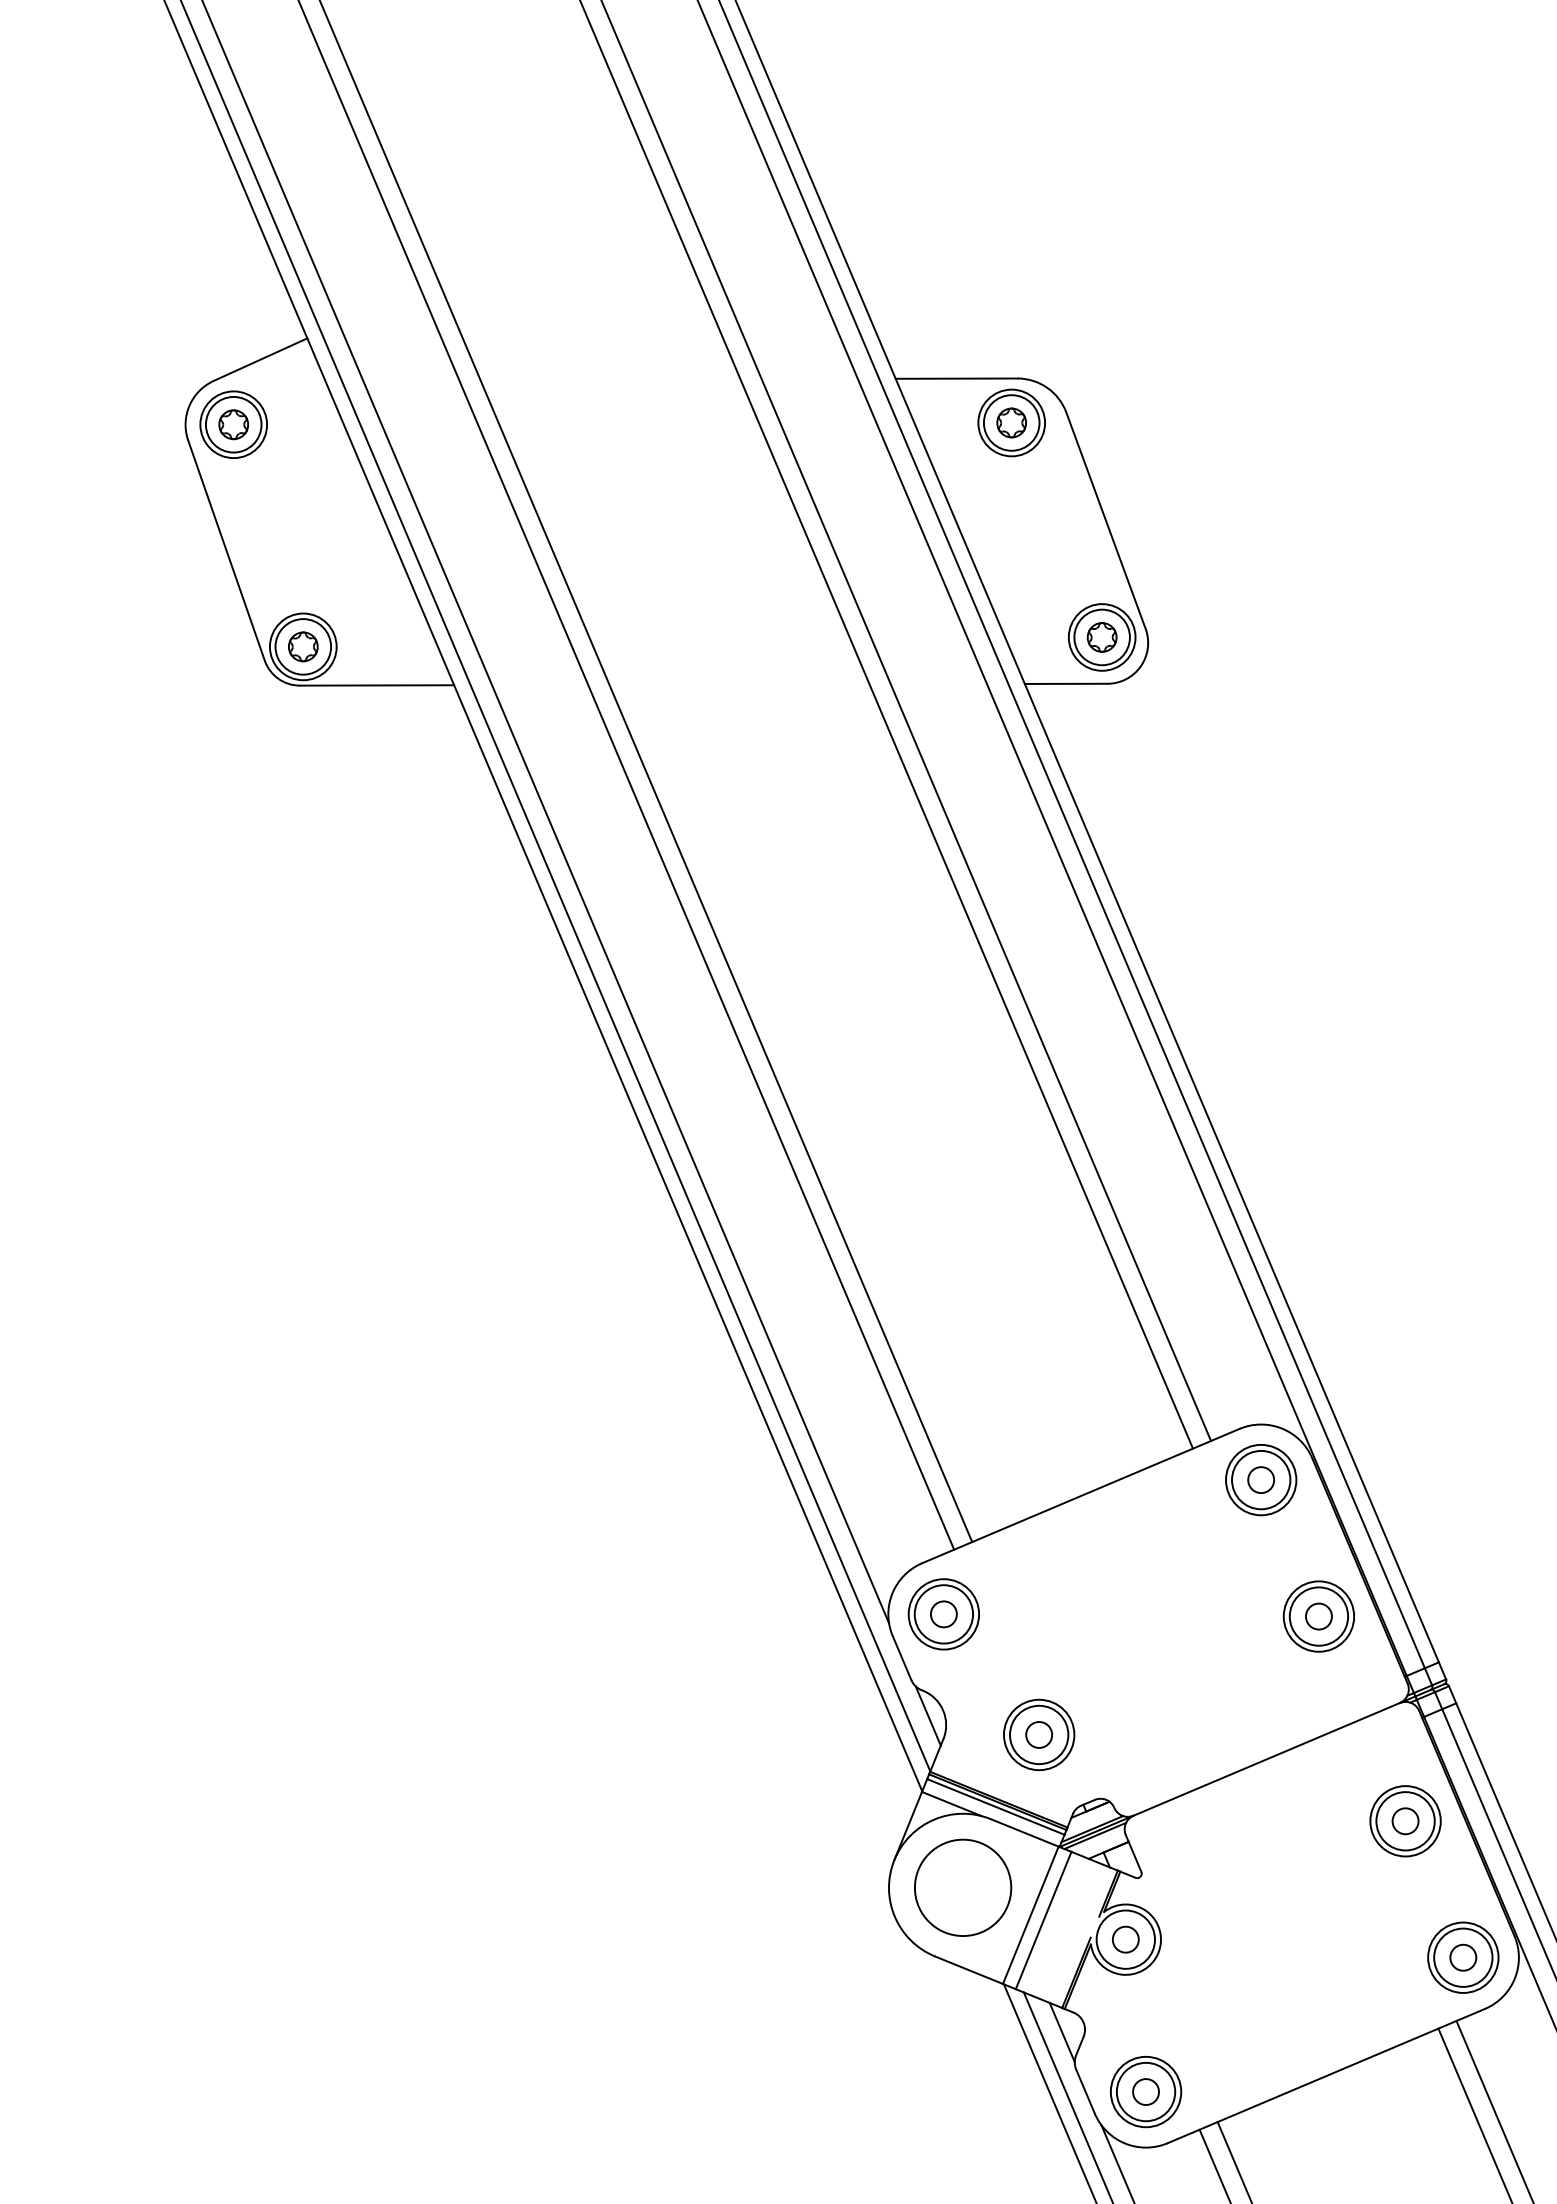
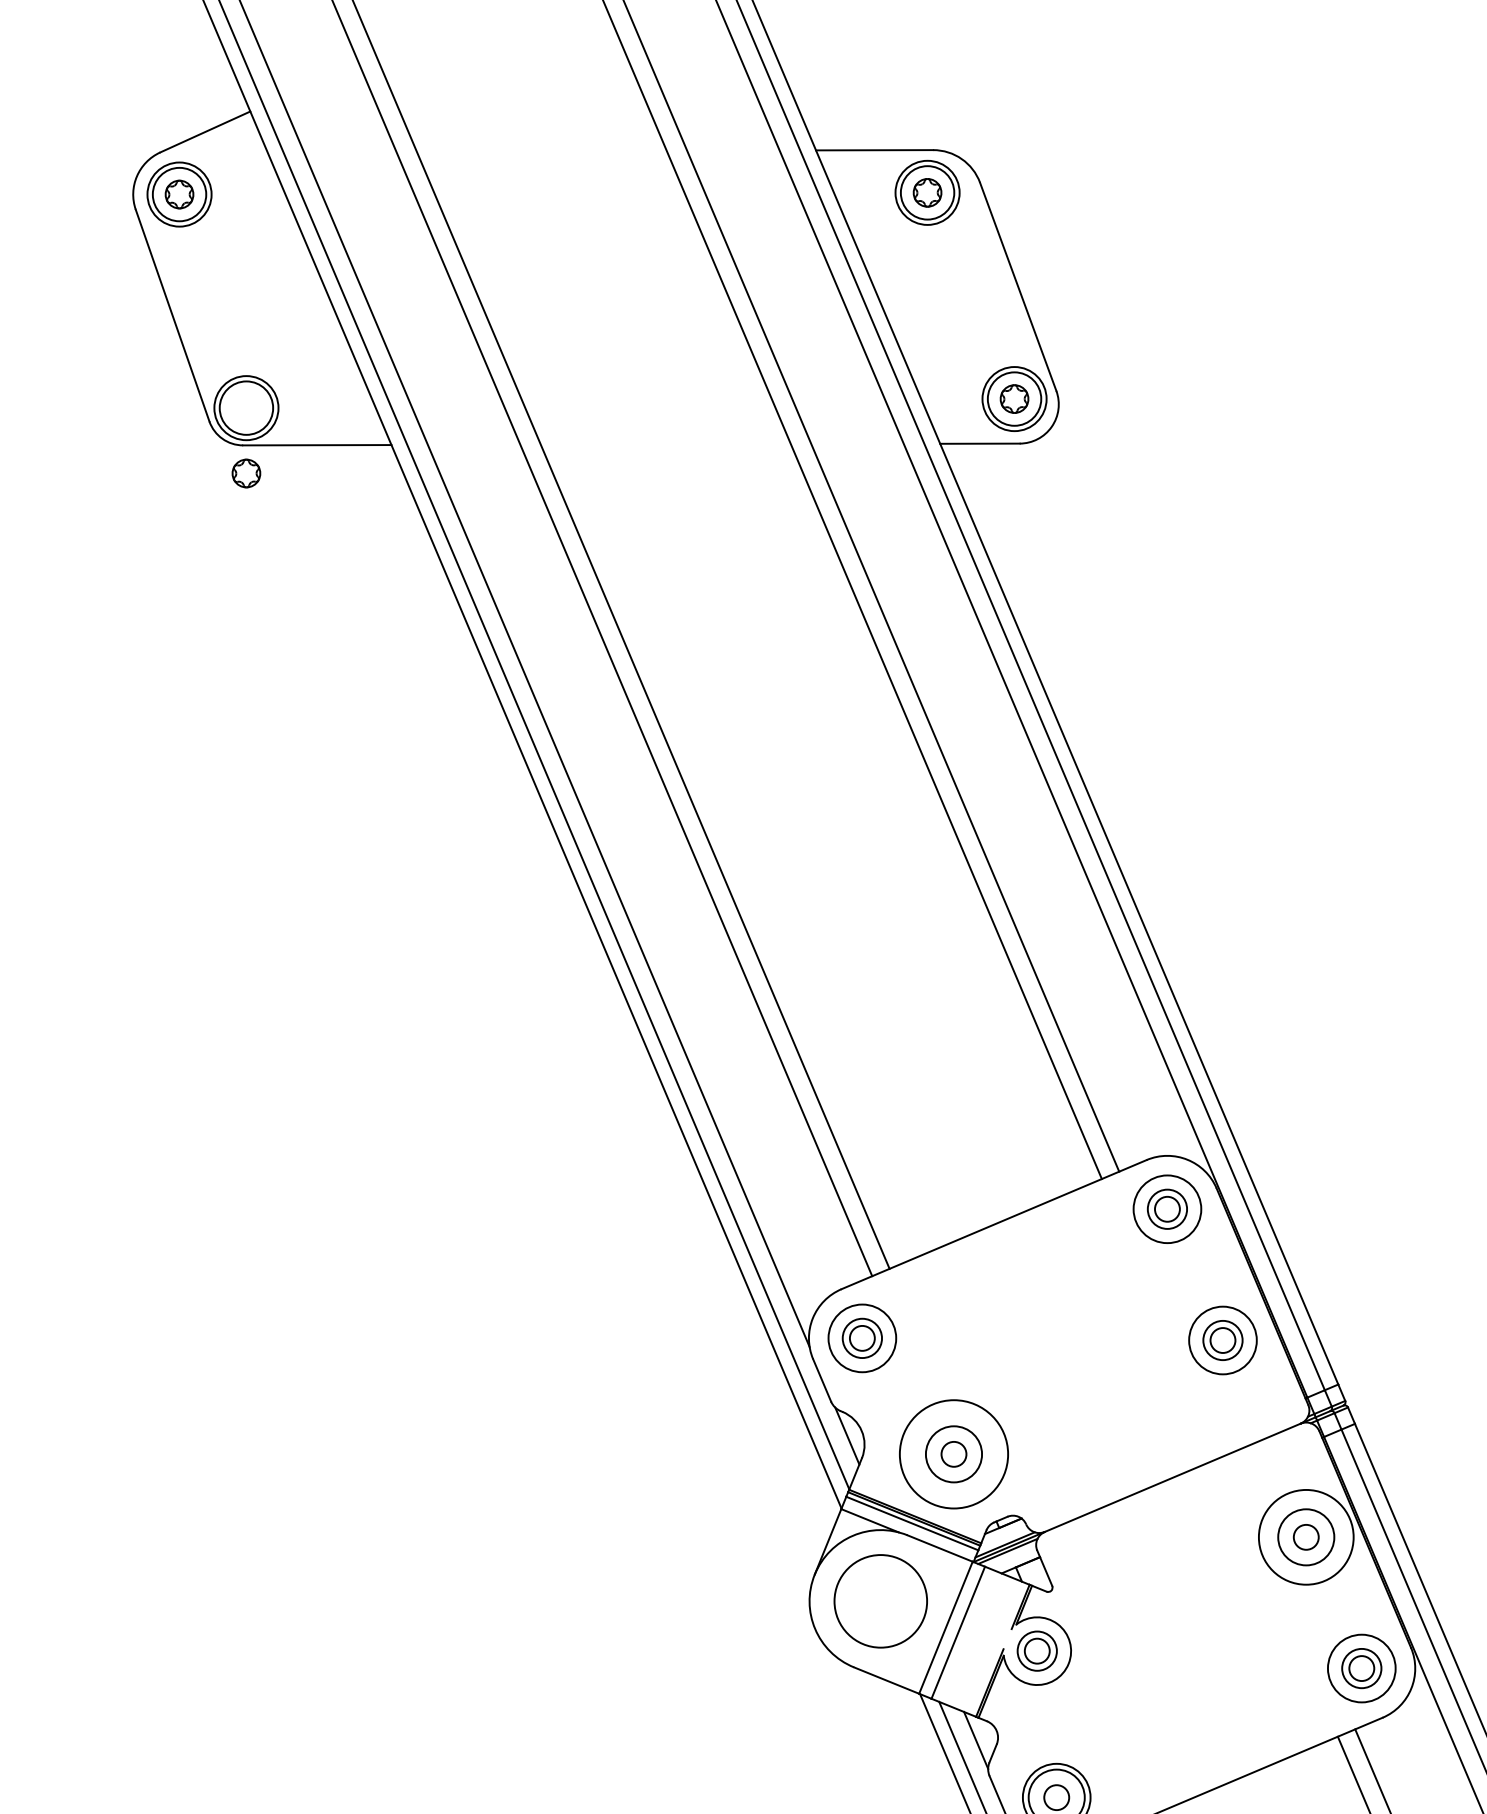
part: (303, 646) -> (246, 473), moved
circle: (1261, 1479) -> (1167, 1208), size x0.7
circle: (943, 1614) -> (861, 1338), size x0.7
circle: (1318, 1616) -> (1222, 1340), size x0.7
circle: (1039, 1734) -> (954, 1453), size x1.6
circle: (1405, 1821) -> (1306, 1537), size x1.4
circle: (1125, 1939) -> (1036, 1650), size x0.7
circle: (1463, 1957) -> (1361, 1668), size x0.7

